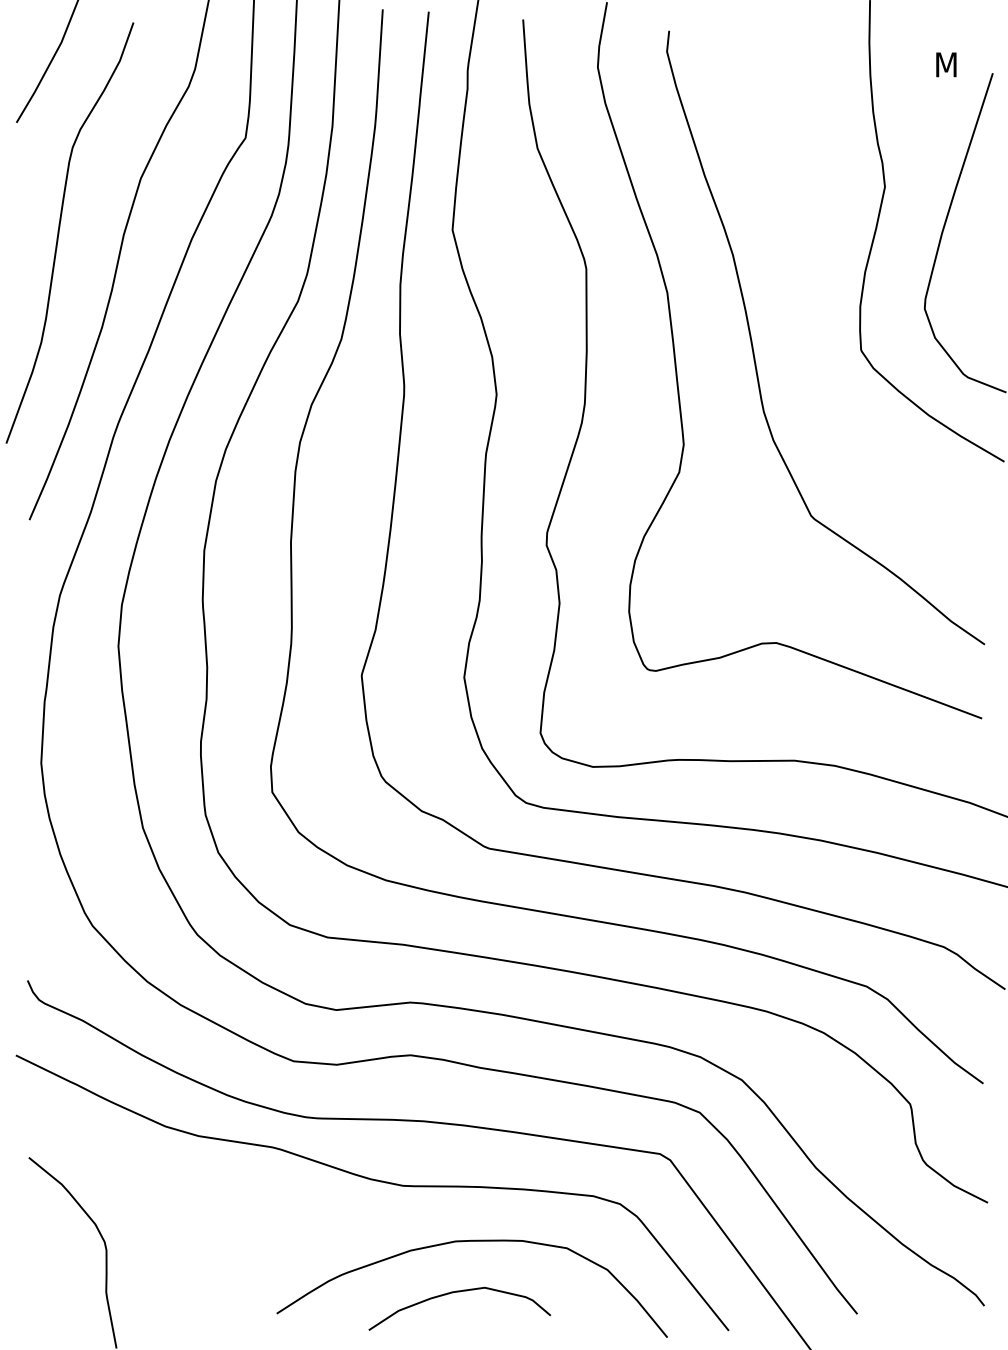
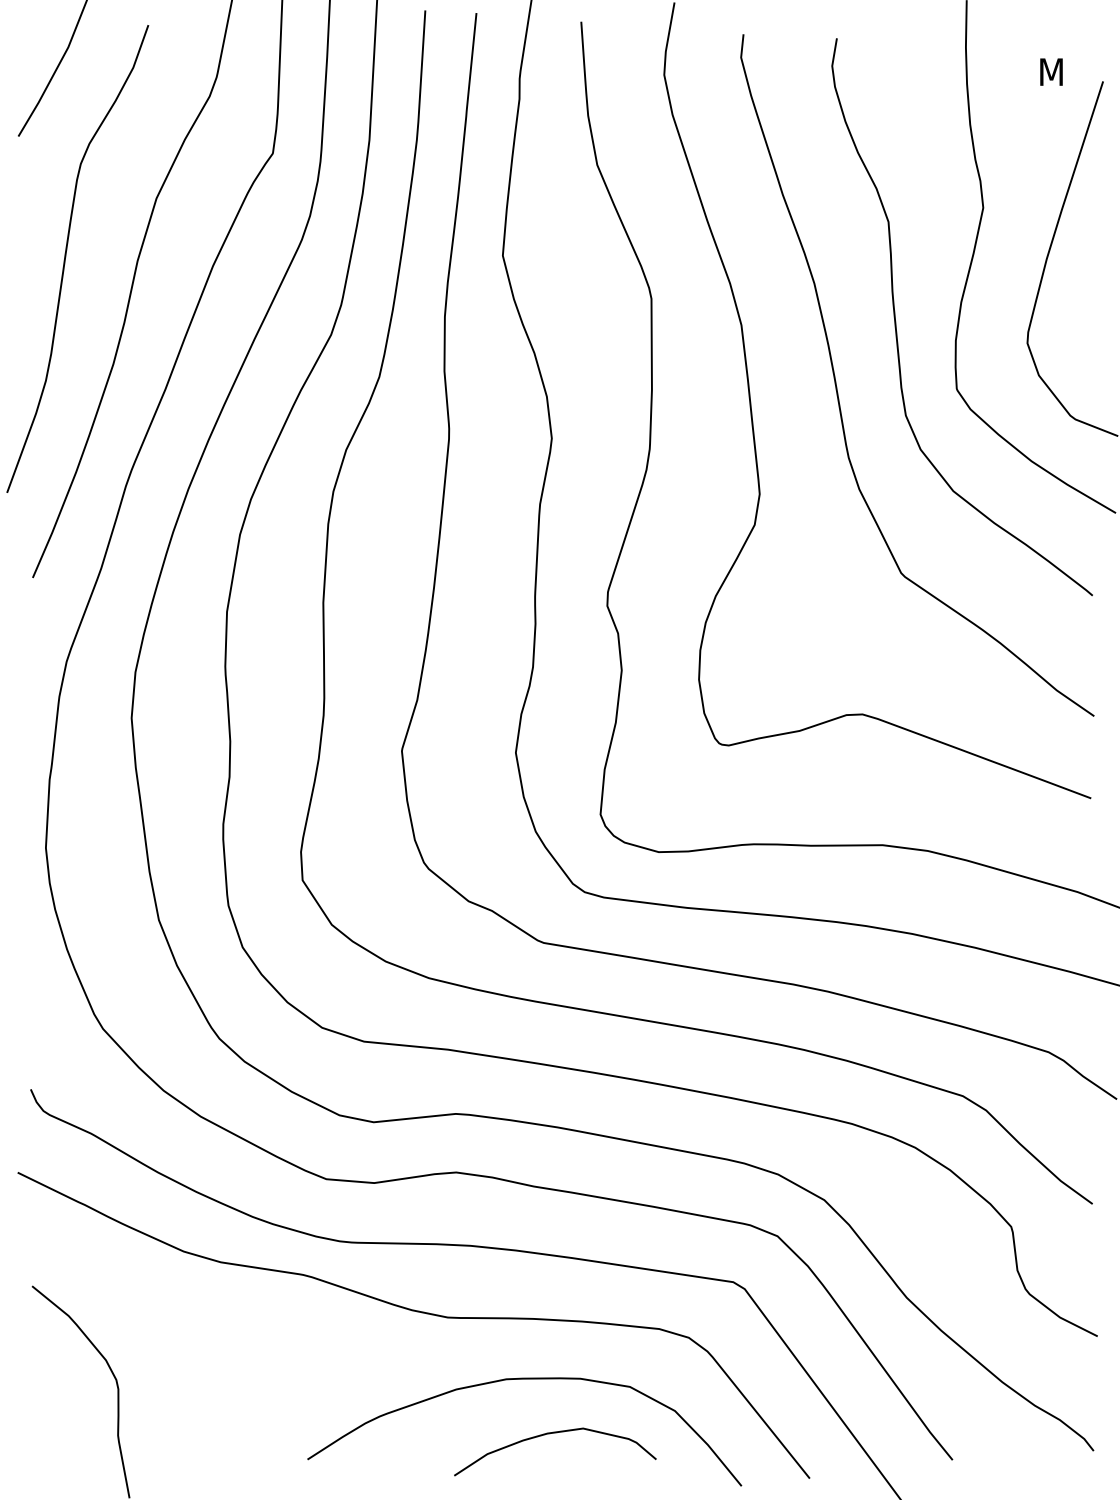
curve: (807, 294) -> (897, 327), added
curve: (459, 1292) -> (555, 1433), moved

